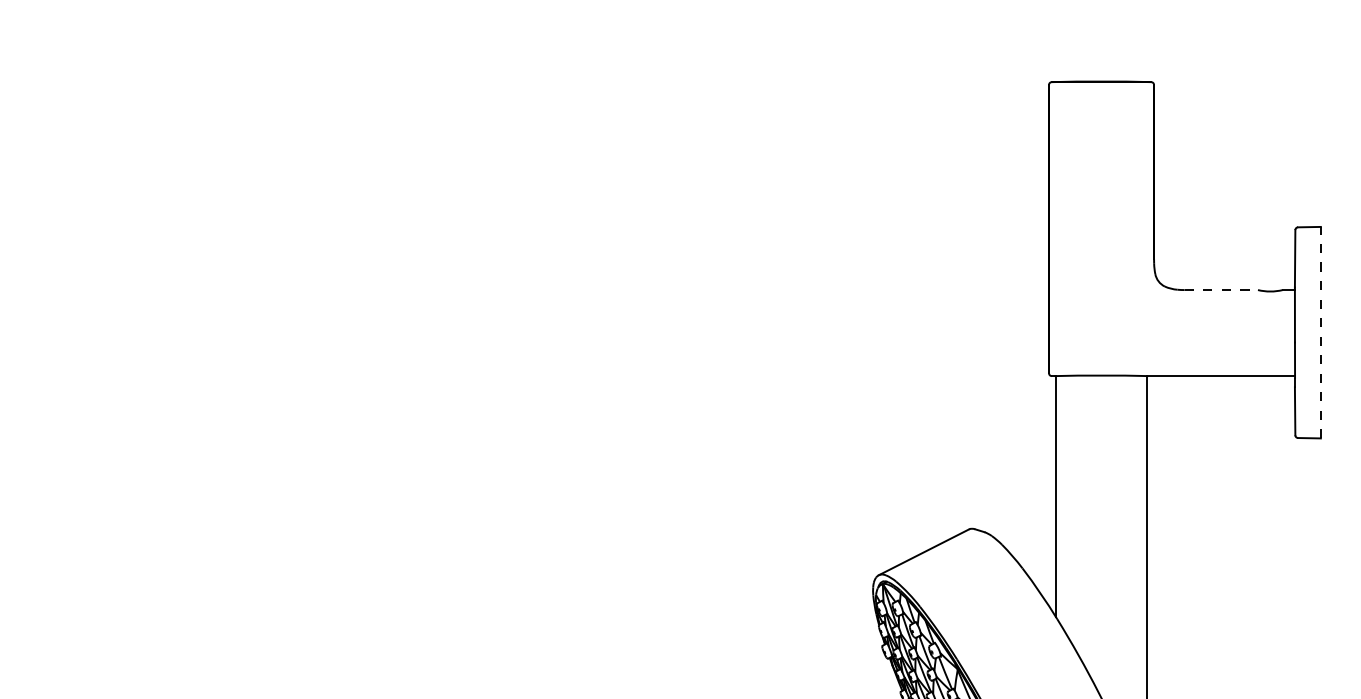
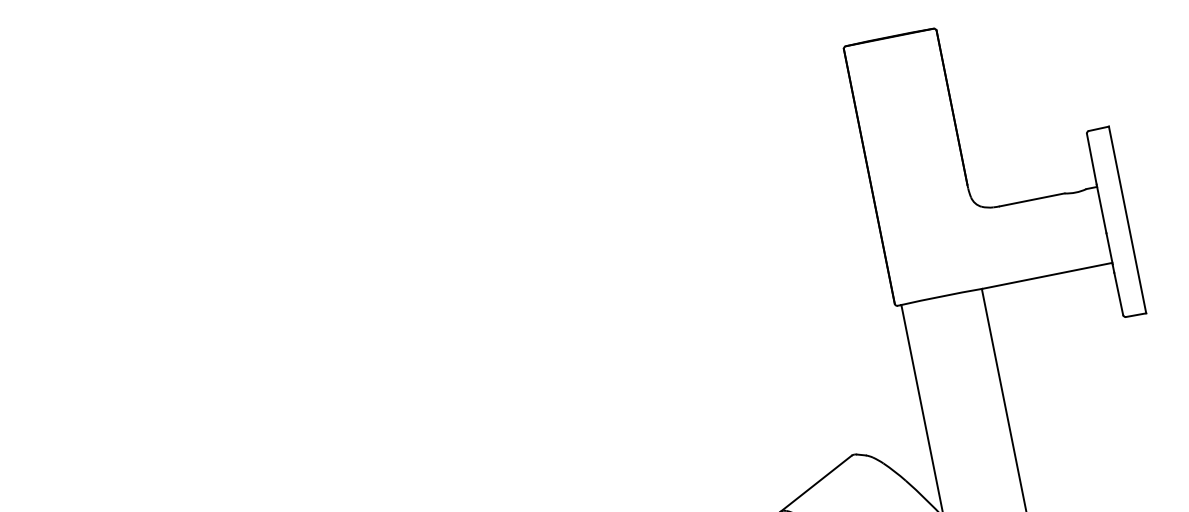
line: (1221, 290) -> (1032, 200), dashed -> solid
line: (1320, 332) -> (1127, 219), dashed -> solid

